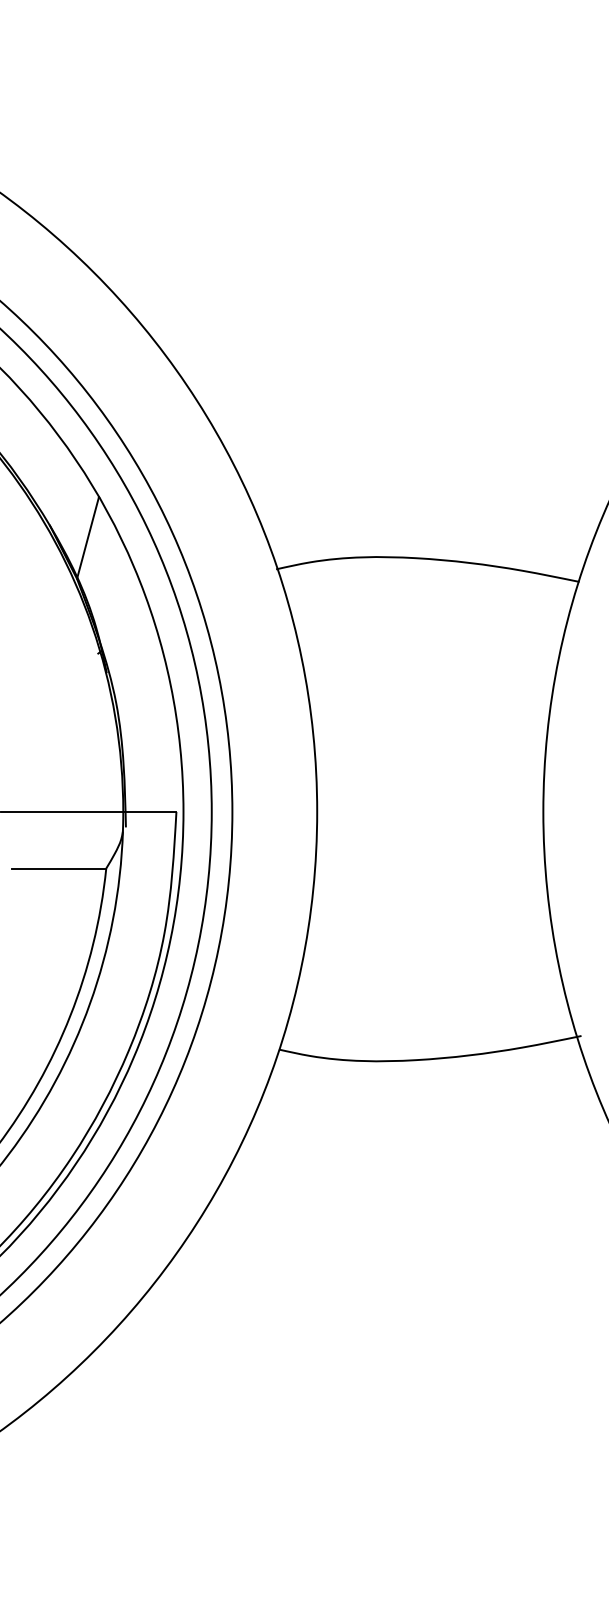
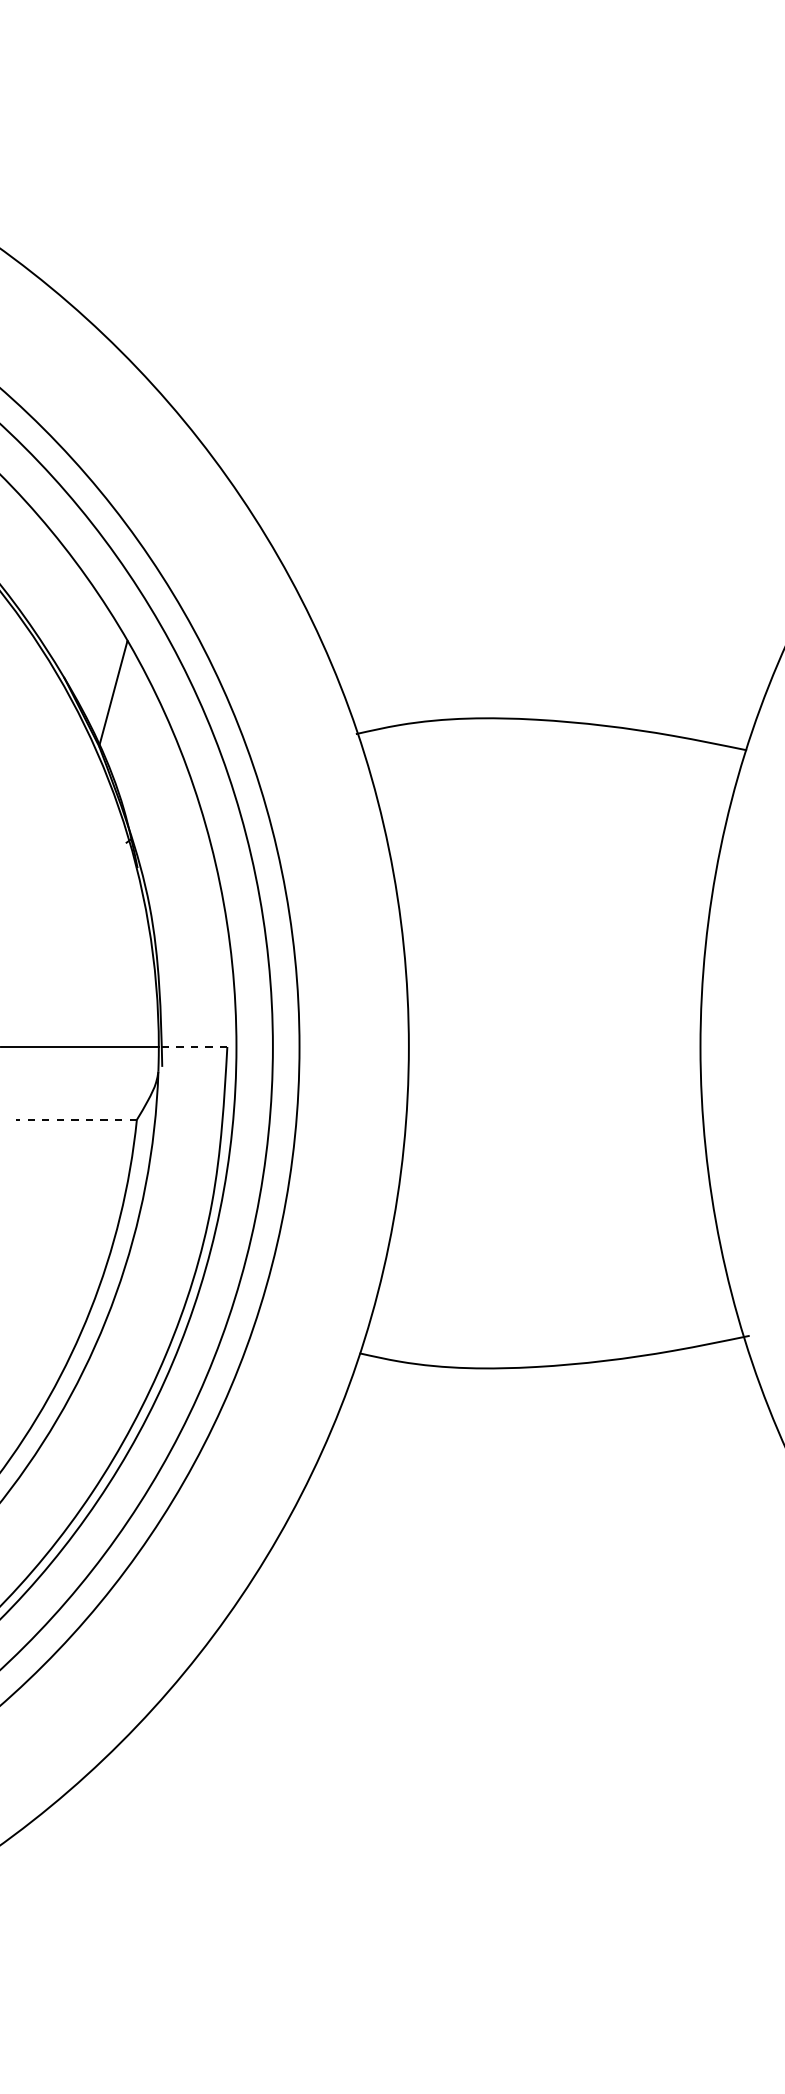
line: (149, 811) -> (192, 1046), solid -> dashed
line: (59, 868) -> (76, 1119), solid -> dashed

